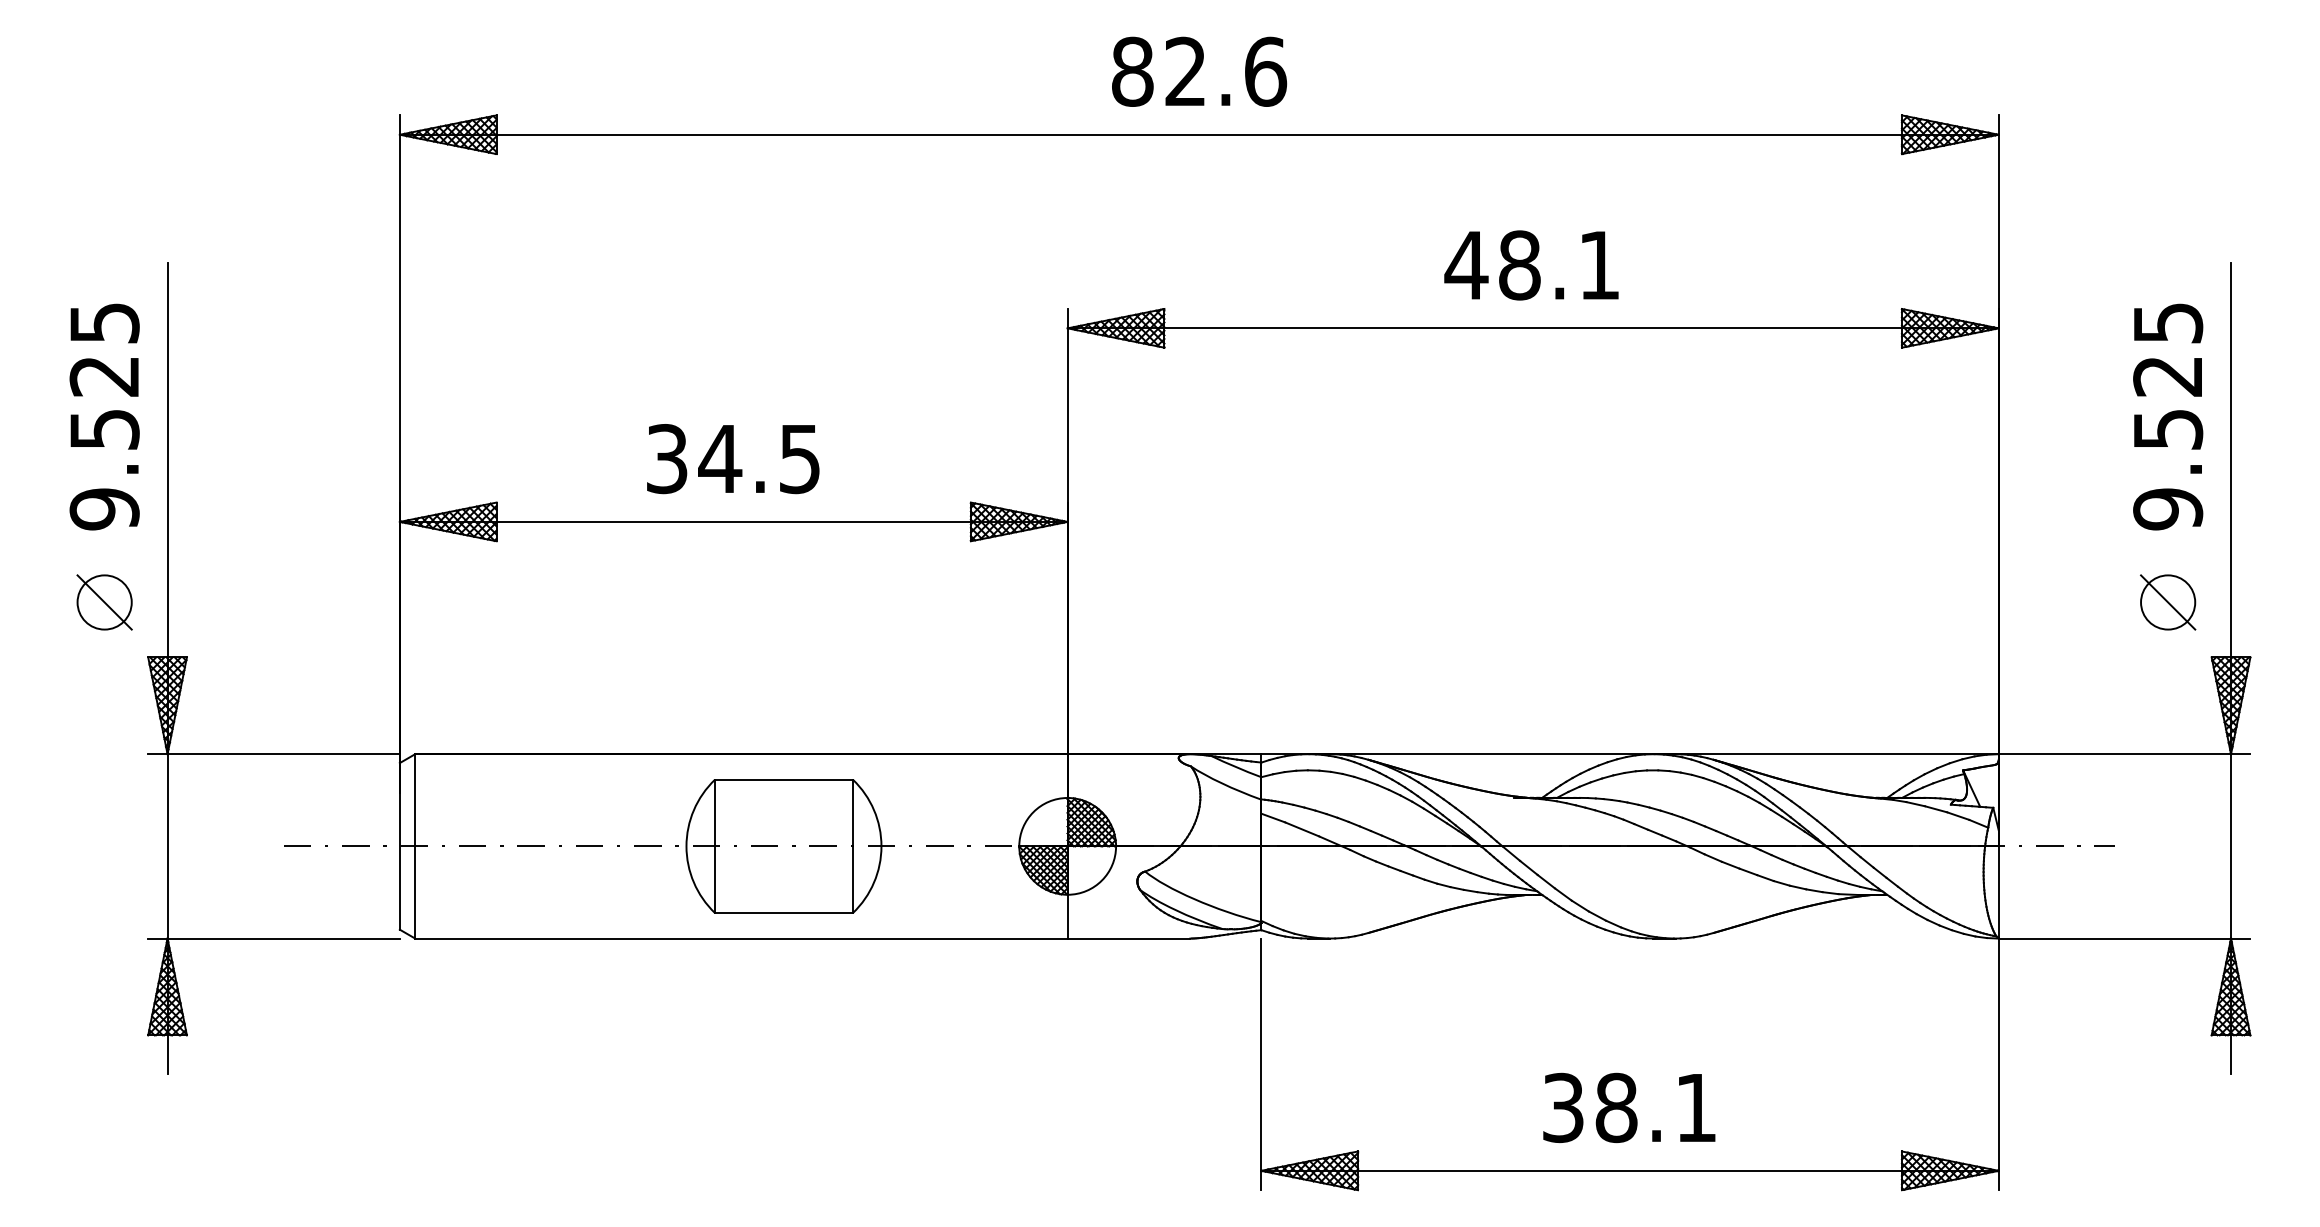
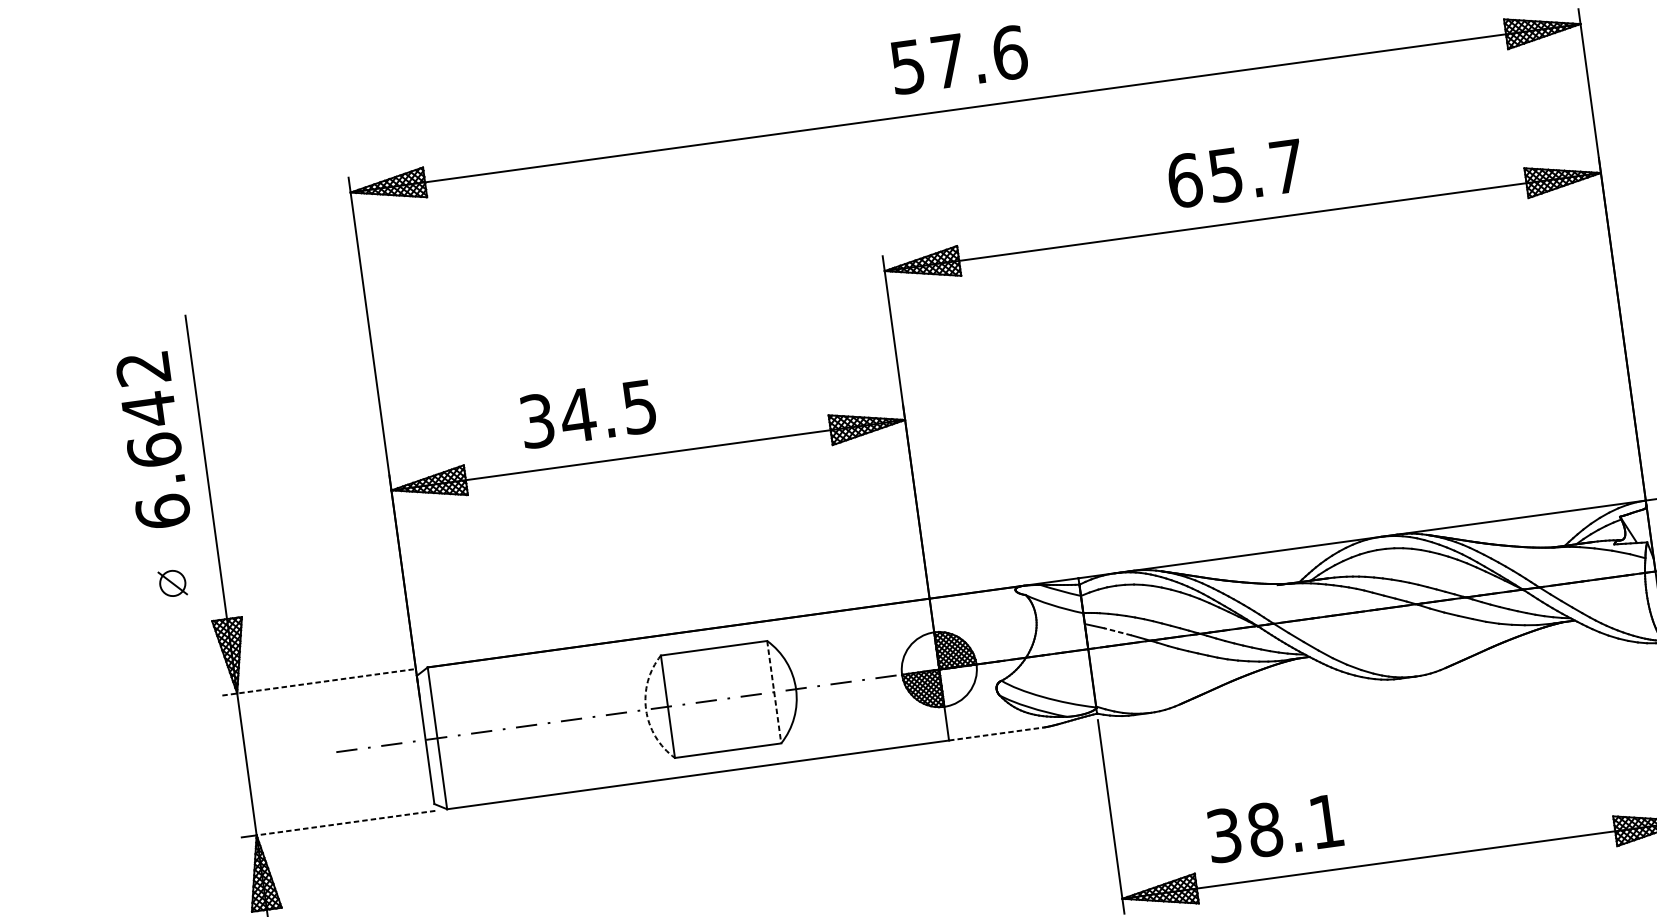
text: (1158, 71) -> (927, 63), 82.6 -> 57.6
text: (1531, 265) -> (1234, 173), 48.1 -> 65.7
text: (104, 416) -> (153, 440), 9.525 -> 6.642
text: (733, 459) -> (588, 414), moved
part: (104, 602) -> (172, 583), size x0.6
line: (274, 754) -> (319, 682), solid -> dashed
line: (1301, 829) -> (1117, 631), solid -> dashed
arc: (686, 846) -> (646, 709), solid -> dashed
line: (853, 846) -> (774, 692), solid -> dashed
line: (283, 938) -> (345, 823), solid -> dashed
line: (1129, 938) -> (996, 733), solid -> dashed
text: (1629, 1107) -> (1275, 828), moved

